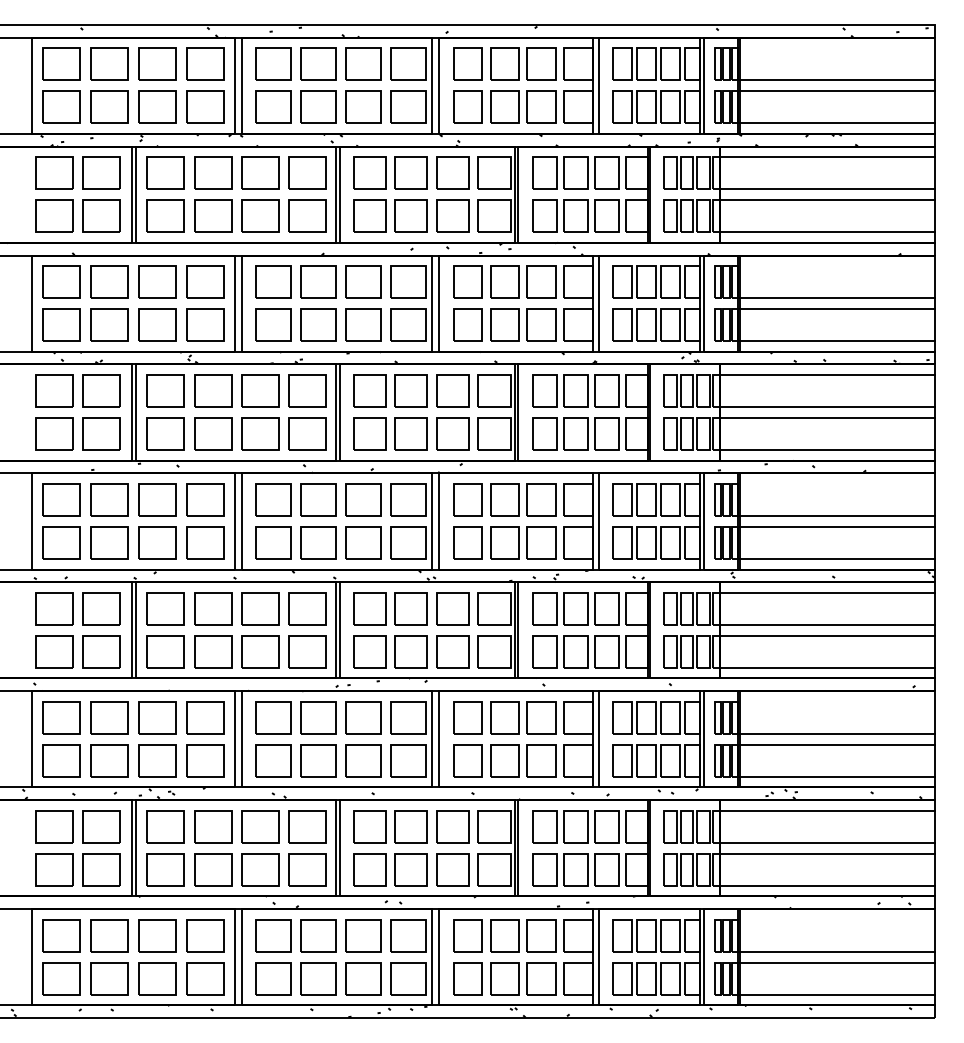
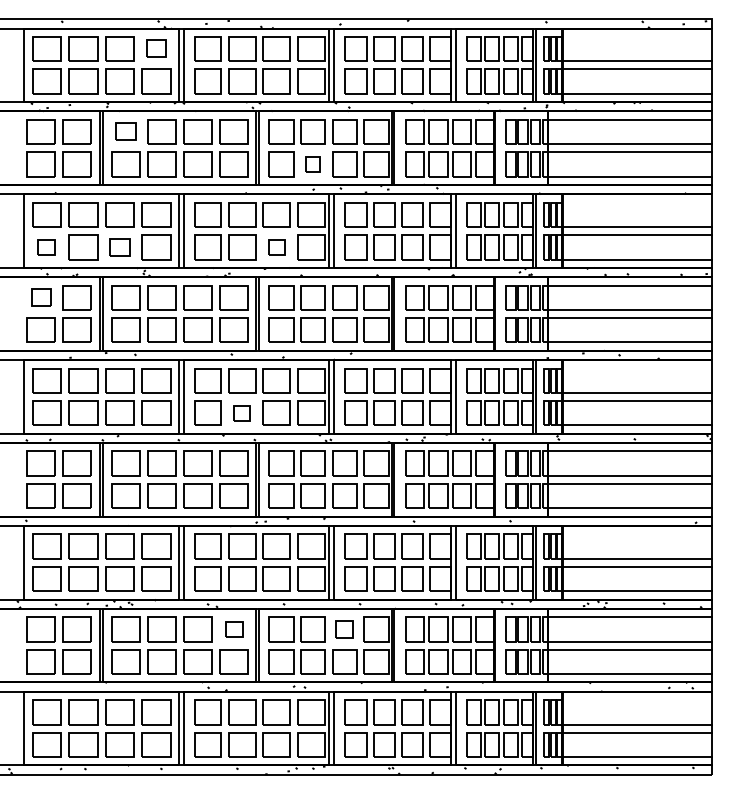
part: (205, 63) -> (156, 48), size x0.7
part: (165, 172) -> (125, 131), size x0.7
part: (410, 215) -> (312, 163), size x0.6
part: (61, 324) -> (46, 246), size x0.6
part: (157, 324) -> (119, 246), size x0.7
part: (363, 324) -> (276, 246), size x0.6
part: (54, 390) -> (41, 297), size x0.7
part: (318, 542) -> (242, 412), size x0.6
part: (307, 826) -> (234, 629), size x0.6
part: (452, 826) -> (344, 629), size x0.7

